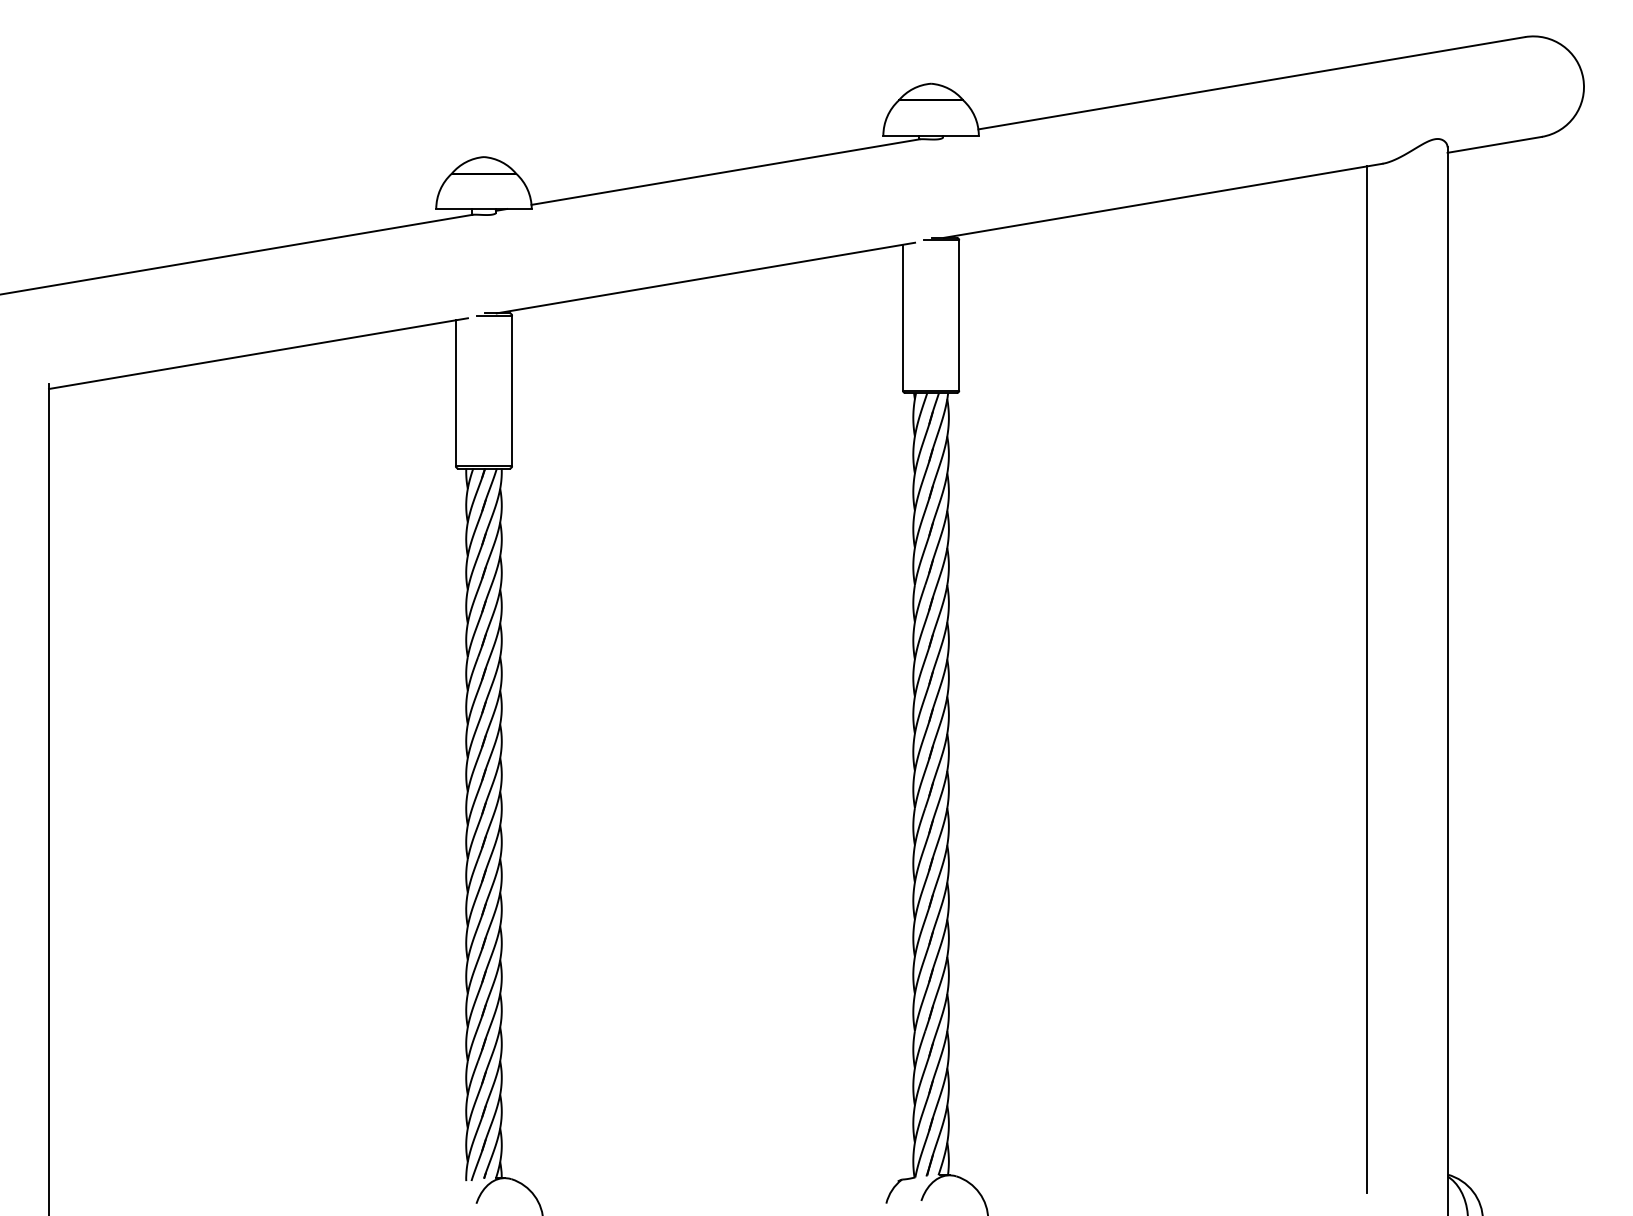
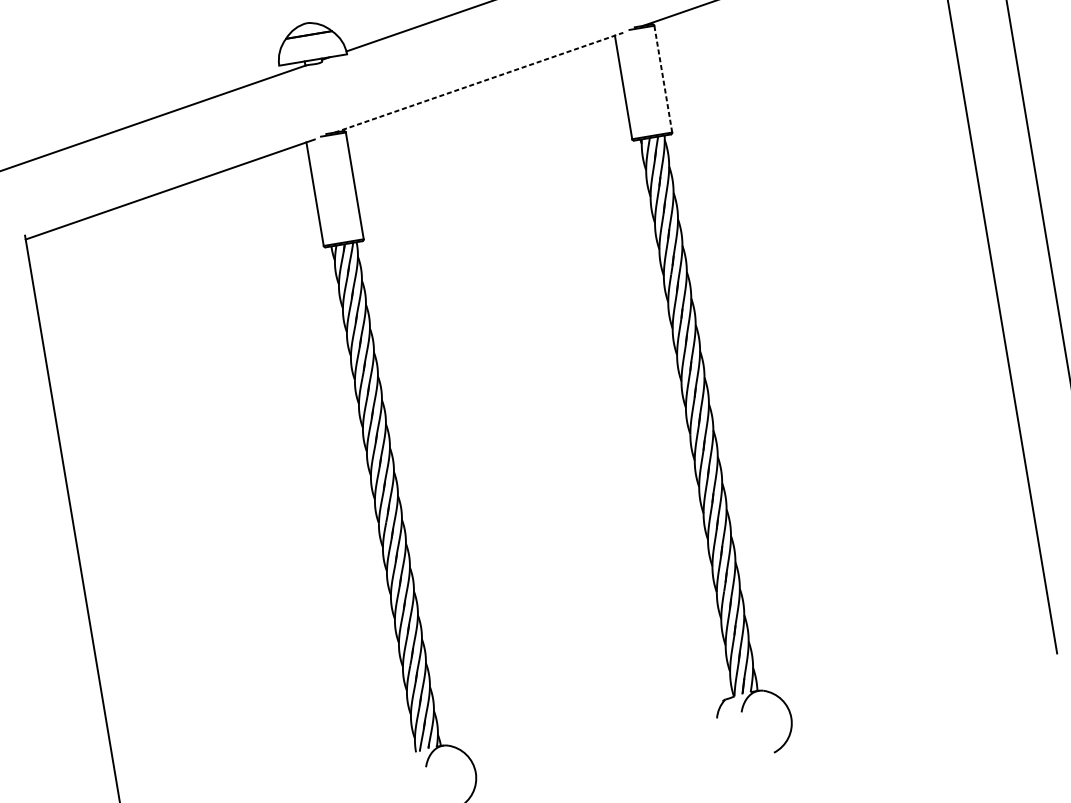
line: (706, 277) -> (479, 82), solid -> dashed
line: (959, 314) -> (663, 78), solid -> dashed

